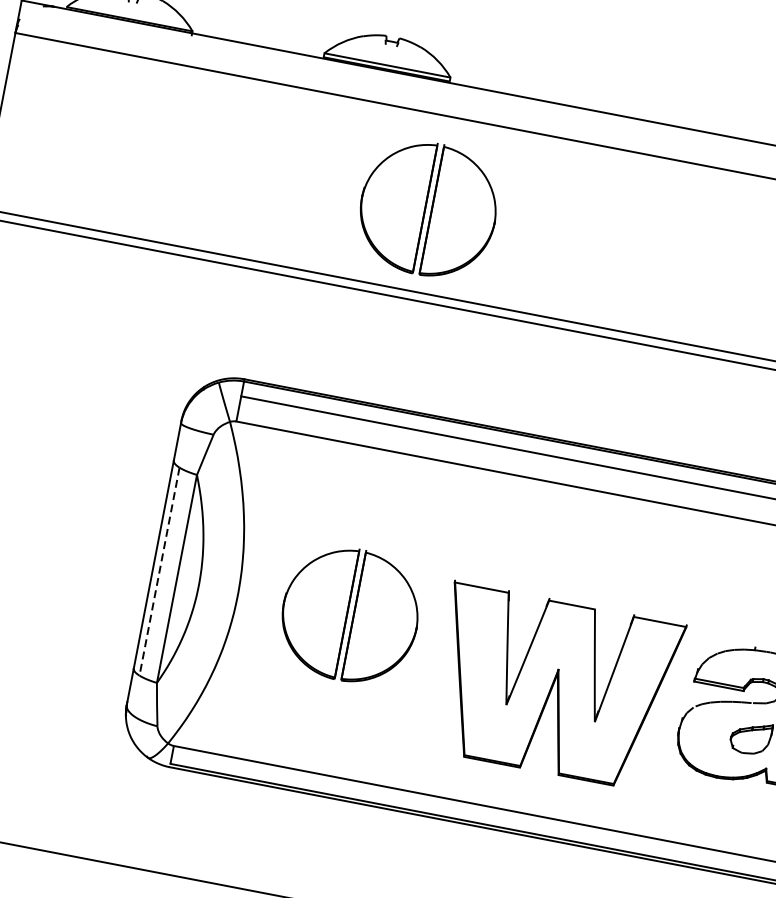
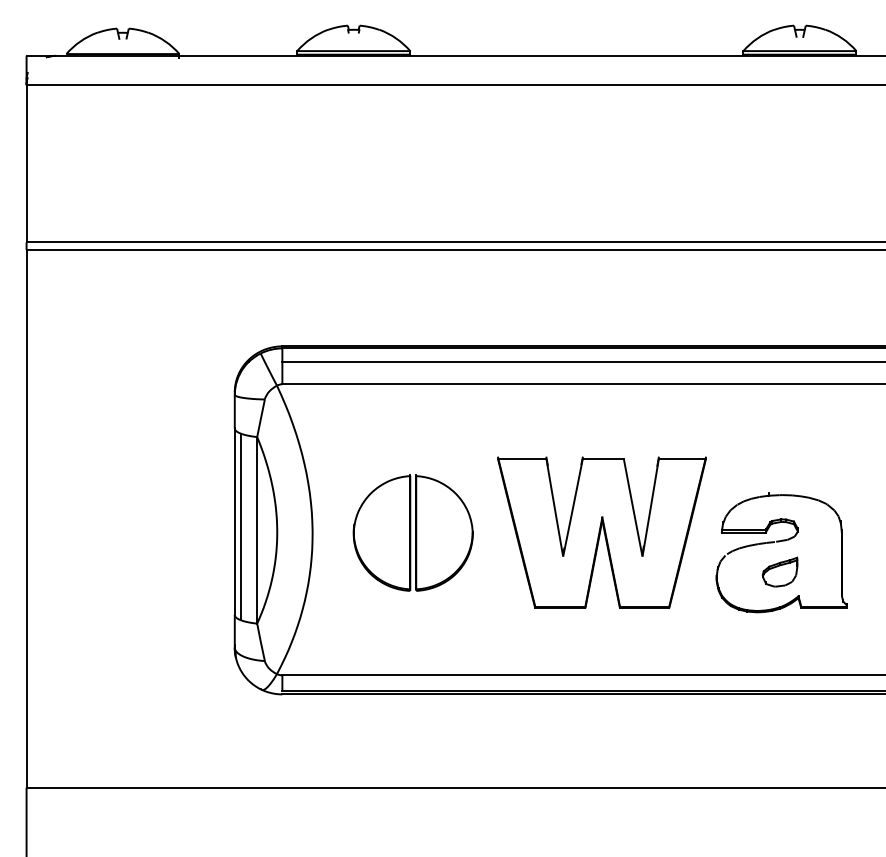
part: (427, 208) -> (412, 168), removed
line: (158, 572) -> (240, 527), dashed -> solid
part: (554, 686) -> (601, 532), moved

